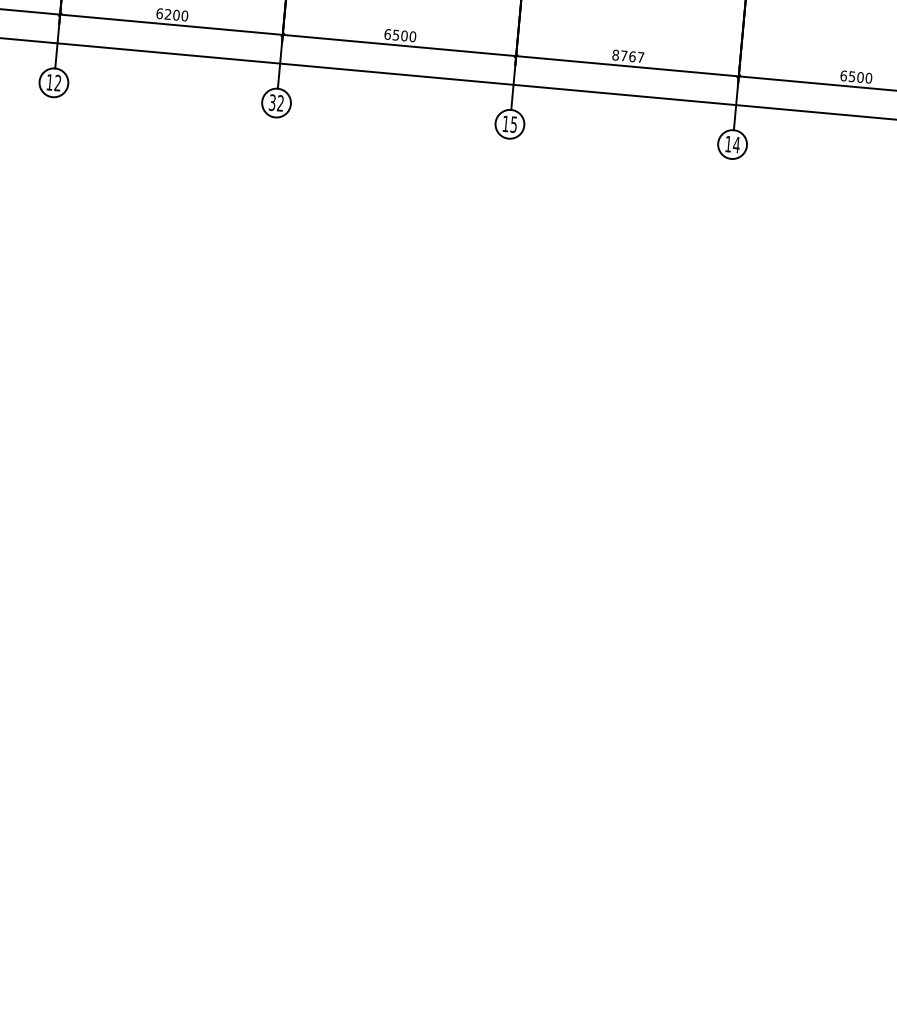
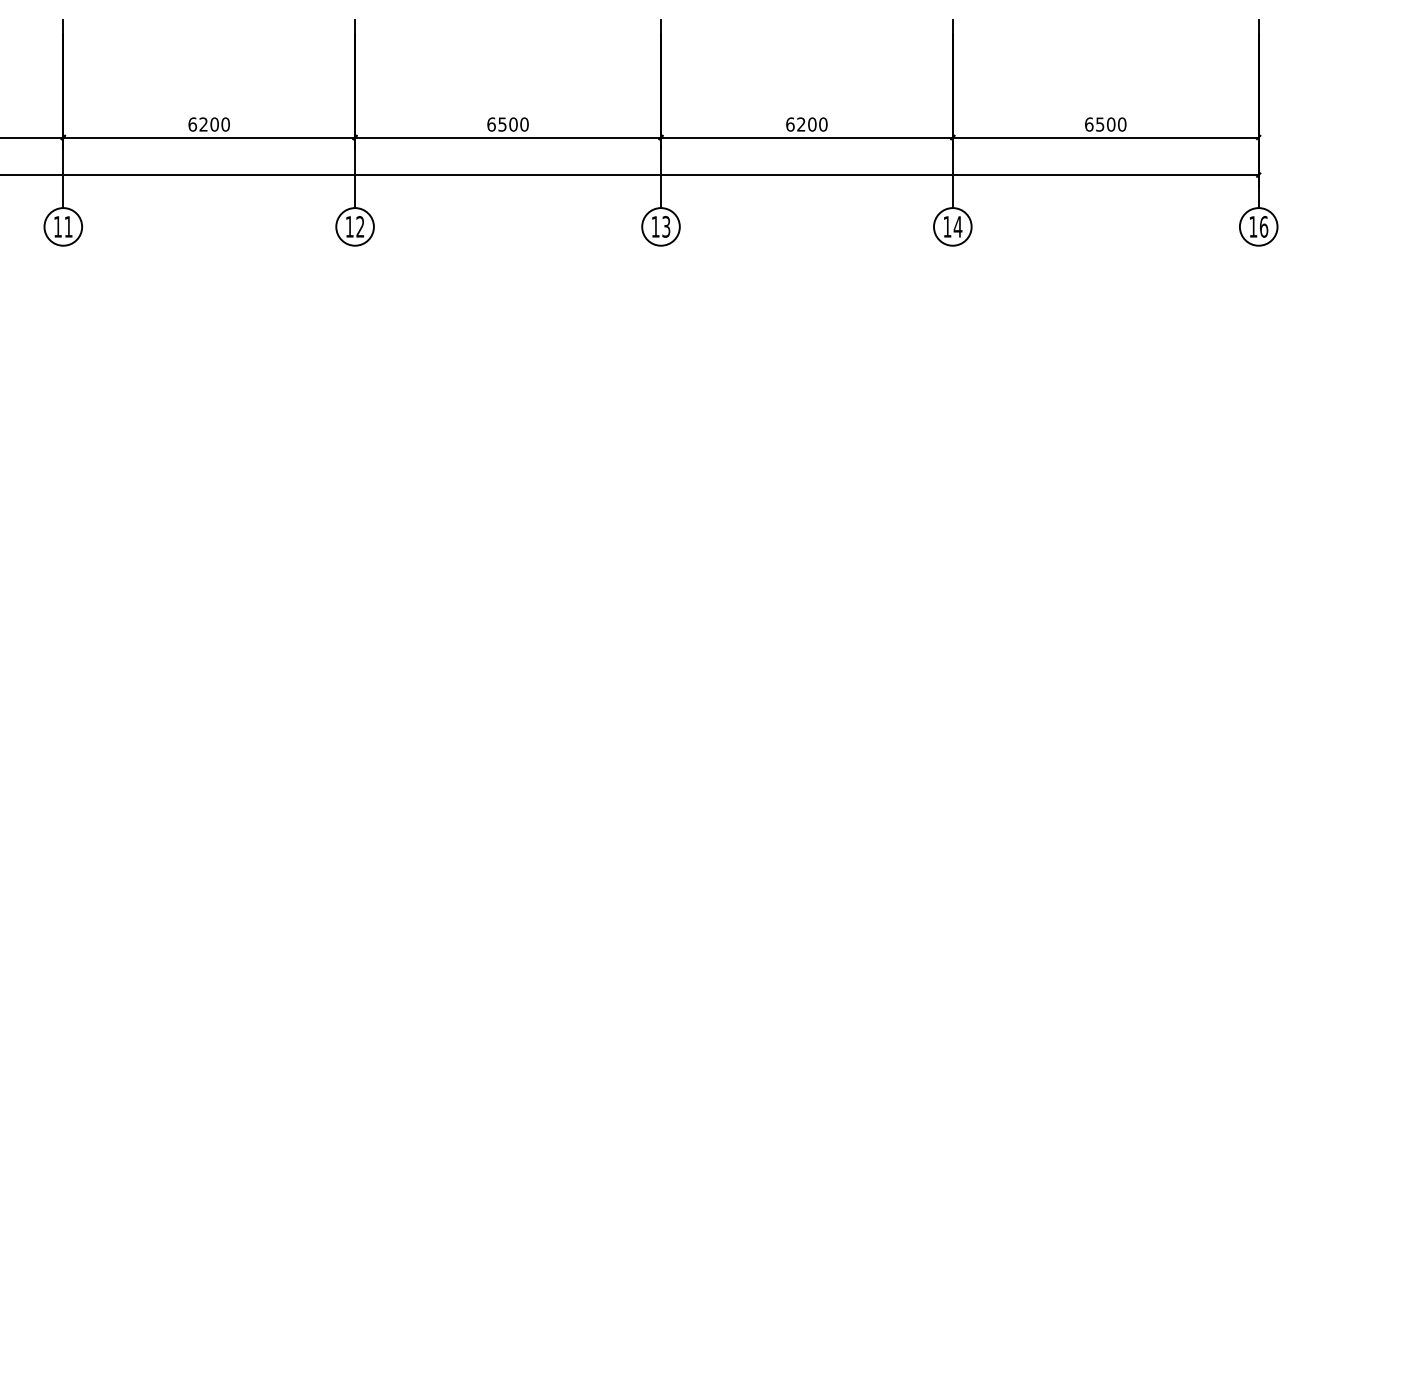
text: (628, 56) -> (806, 124), 8767 -> 6200
text: (57, 82) -> (68, 226), 12 -> 11
text: (272, 102) -> (349, 226), 32 -> 12
text: (514, 124) -> (666, 226), 15 -> 13

